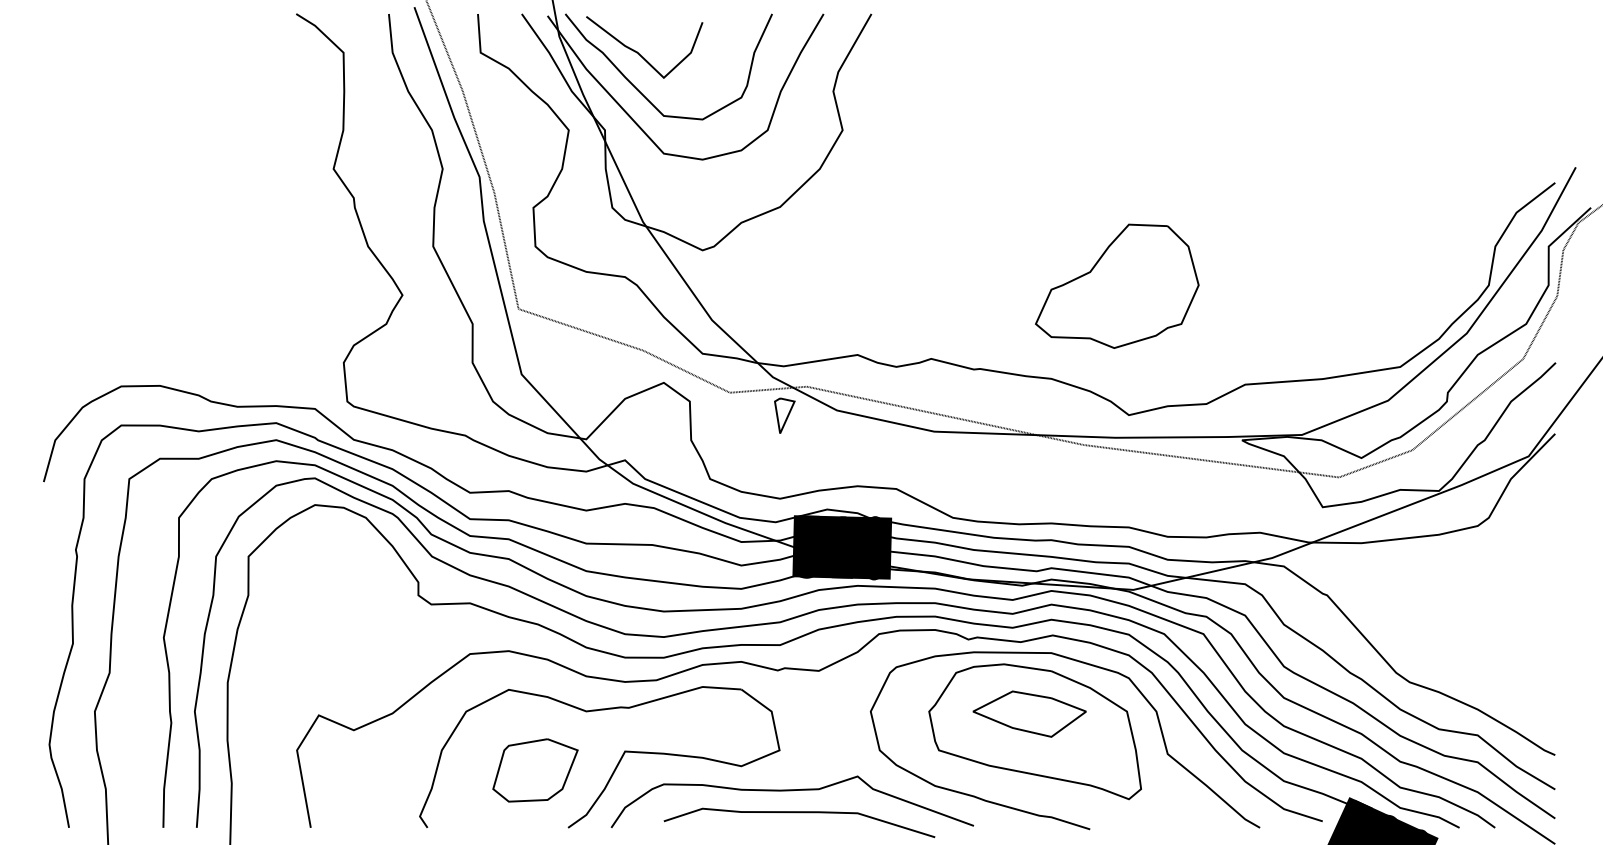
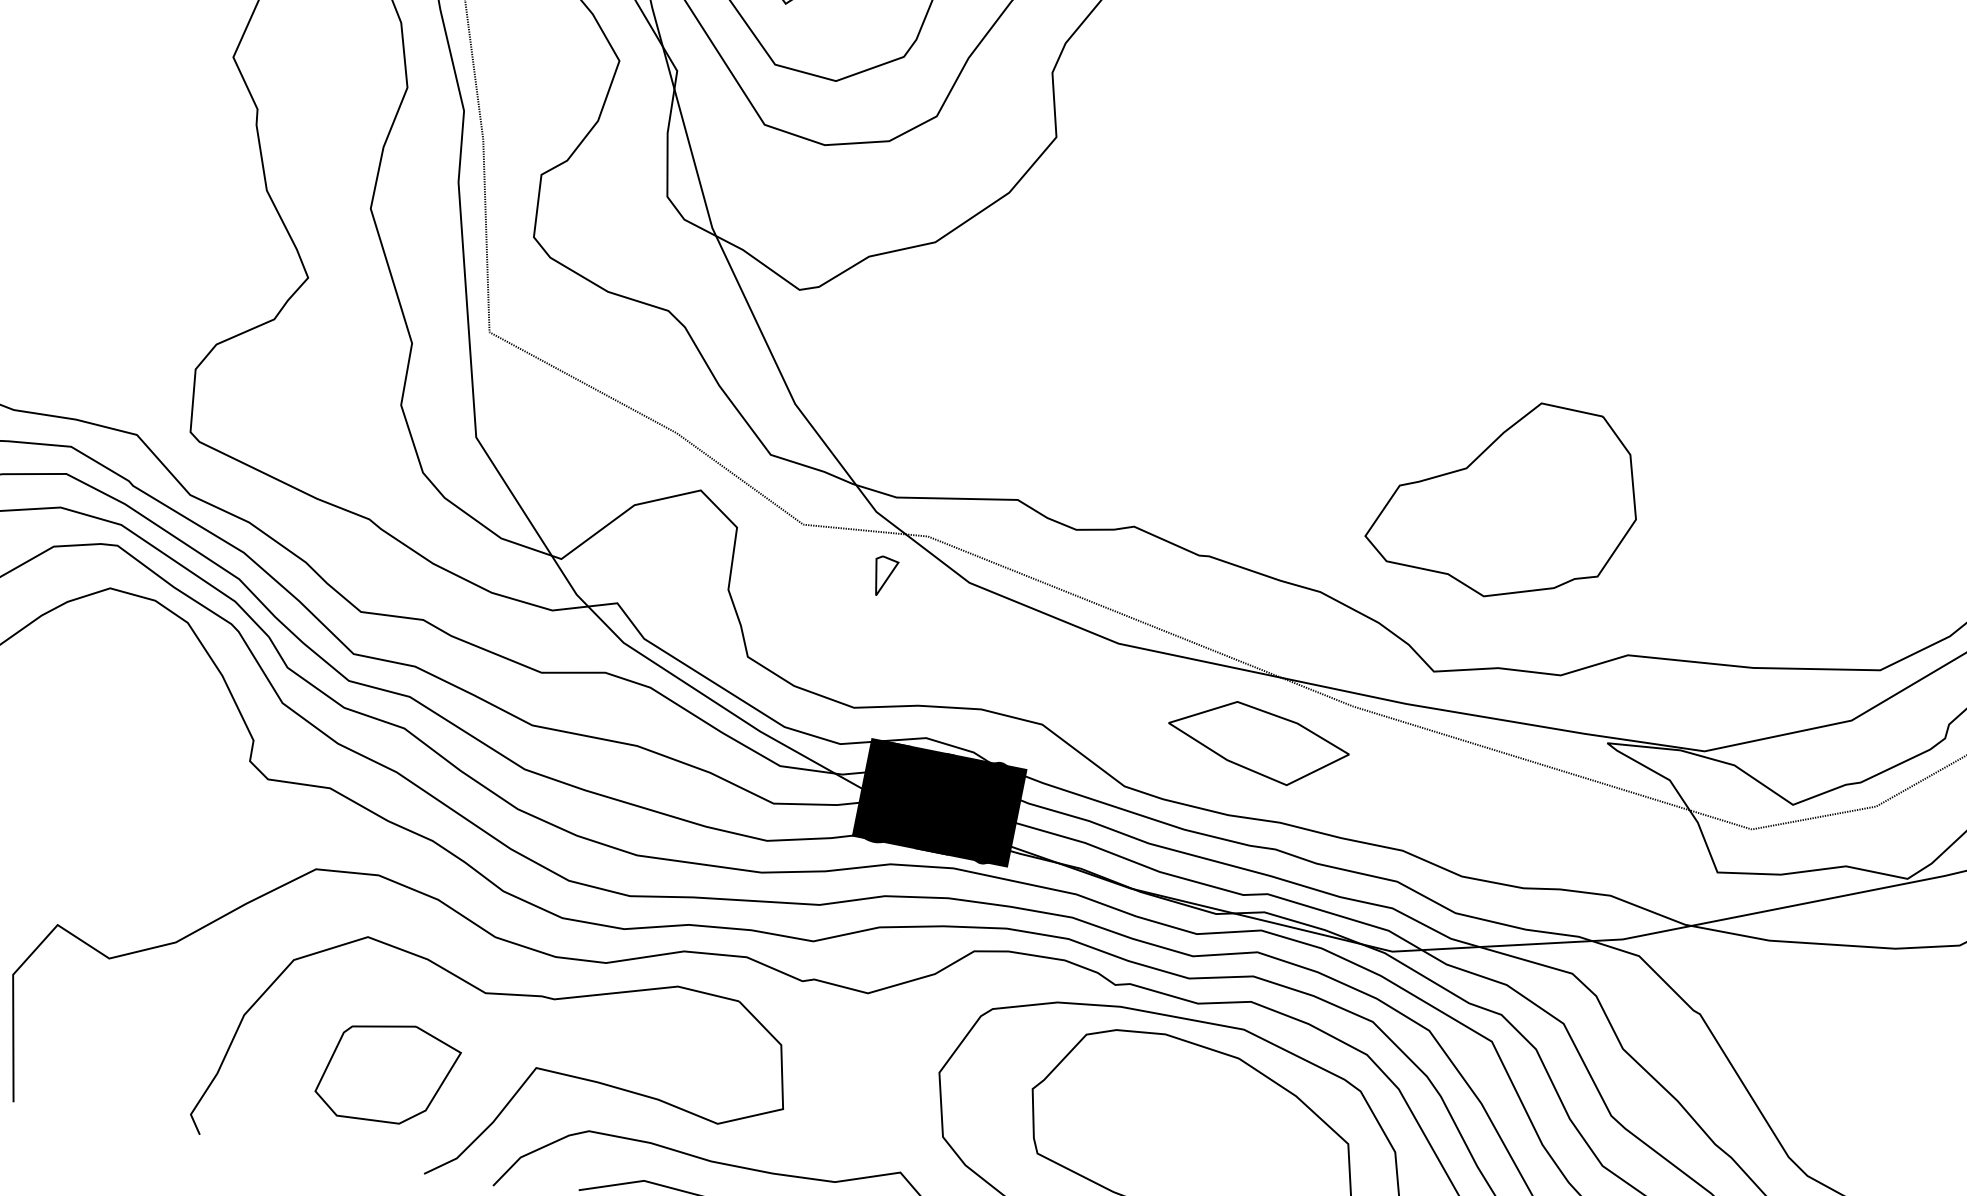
part: (1117, 285) -> (1506, 497), moved
part: (784, 415) -> (884, 576), size x0.7
part: (1029, 713) -> (1258, 741), moved

